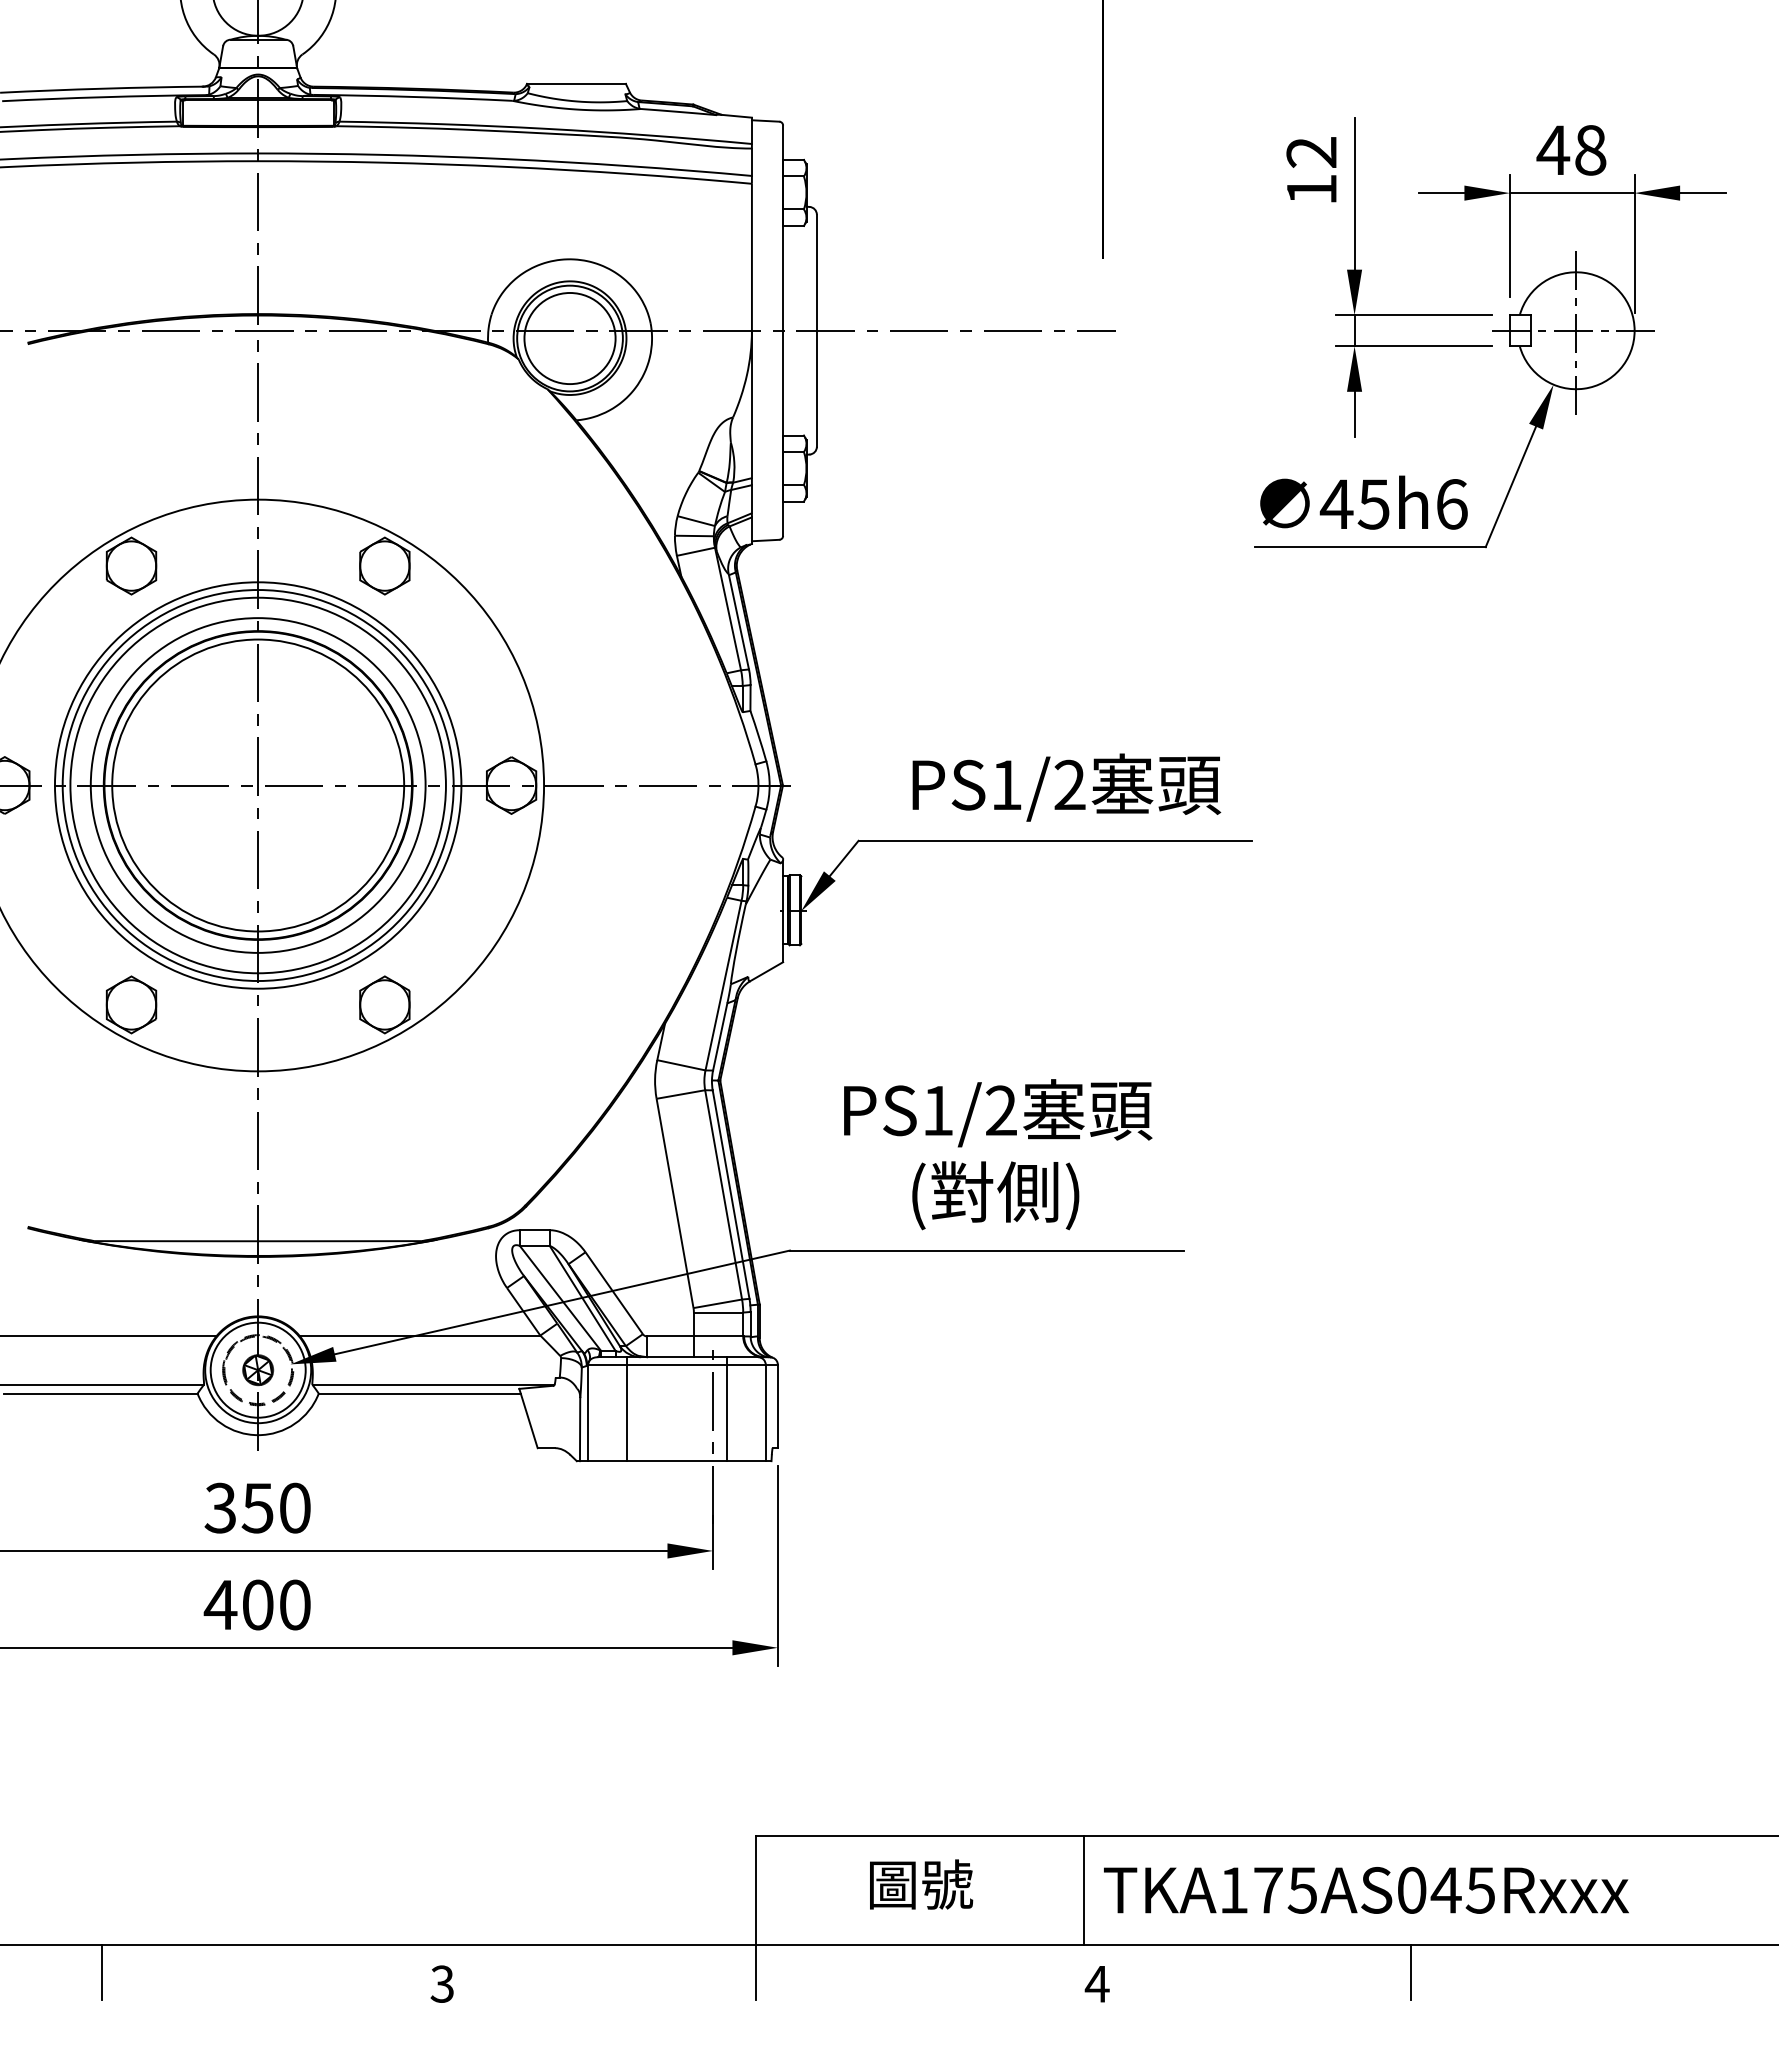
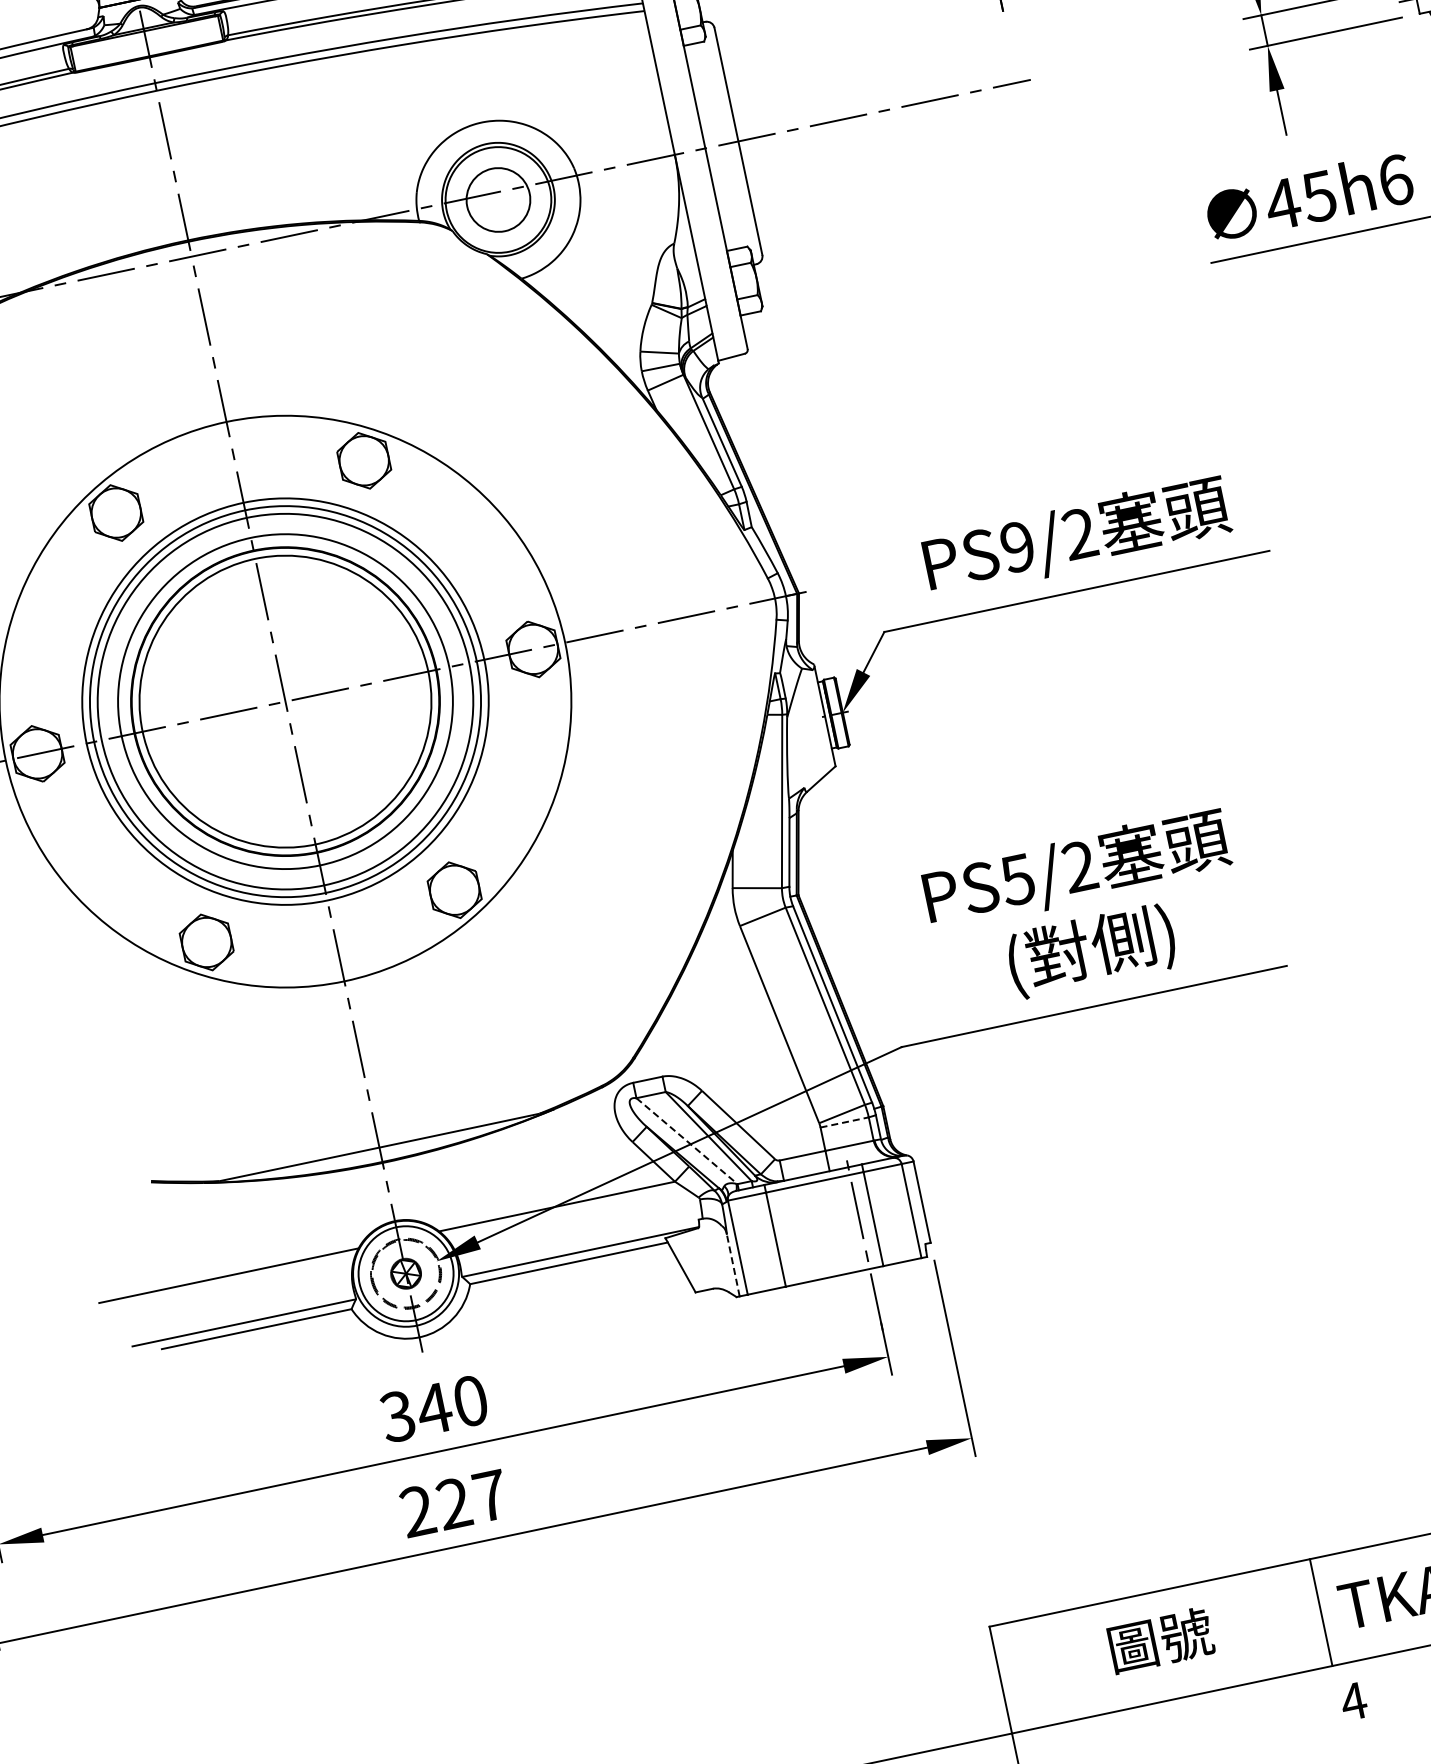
circle: (569, 338) -> (497, 200), size x0.7
text: (1006, 784) -> (1017, 546), PS1/2 -> PS9/2
text: (937, 1111) -> (1017, 880), PS1/2 -> PS5/2
line: (560, 1298) -> (687, 1141), solid -> dashed
line: (718, 1312) -> (844, 1122), solid -> dashed
line: (580, 1429) -> (733, 1265), solid -> dashed
text: (257, 1508) -> (433, 1409), 350 -> 340
text: (256, 1604) -> (452, 1503), 400 -> 227

